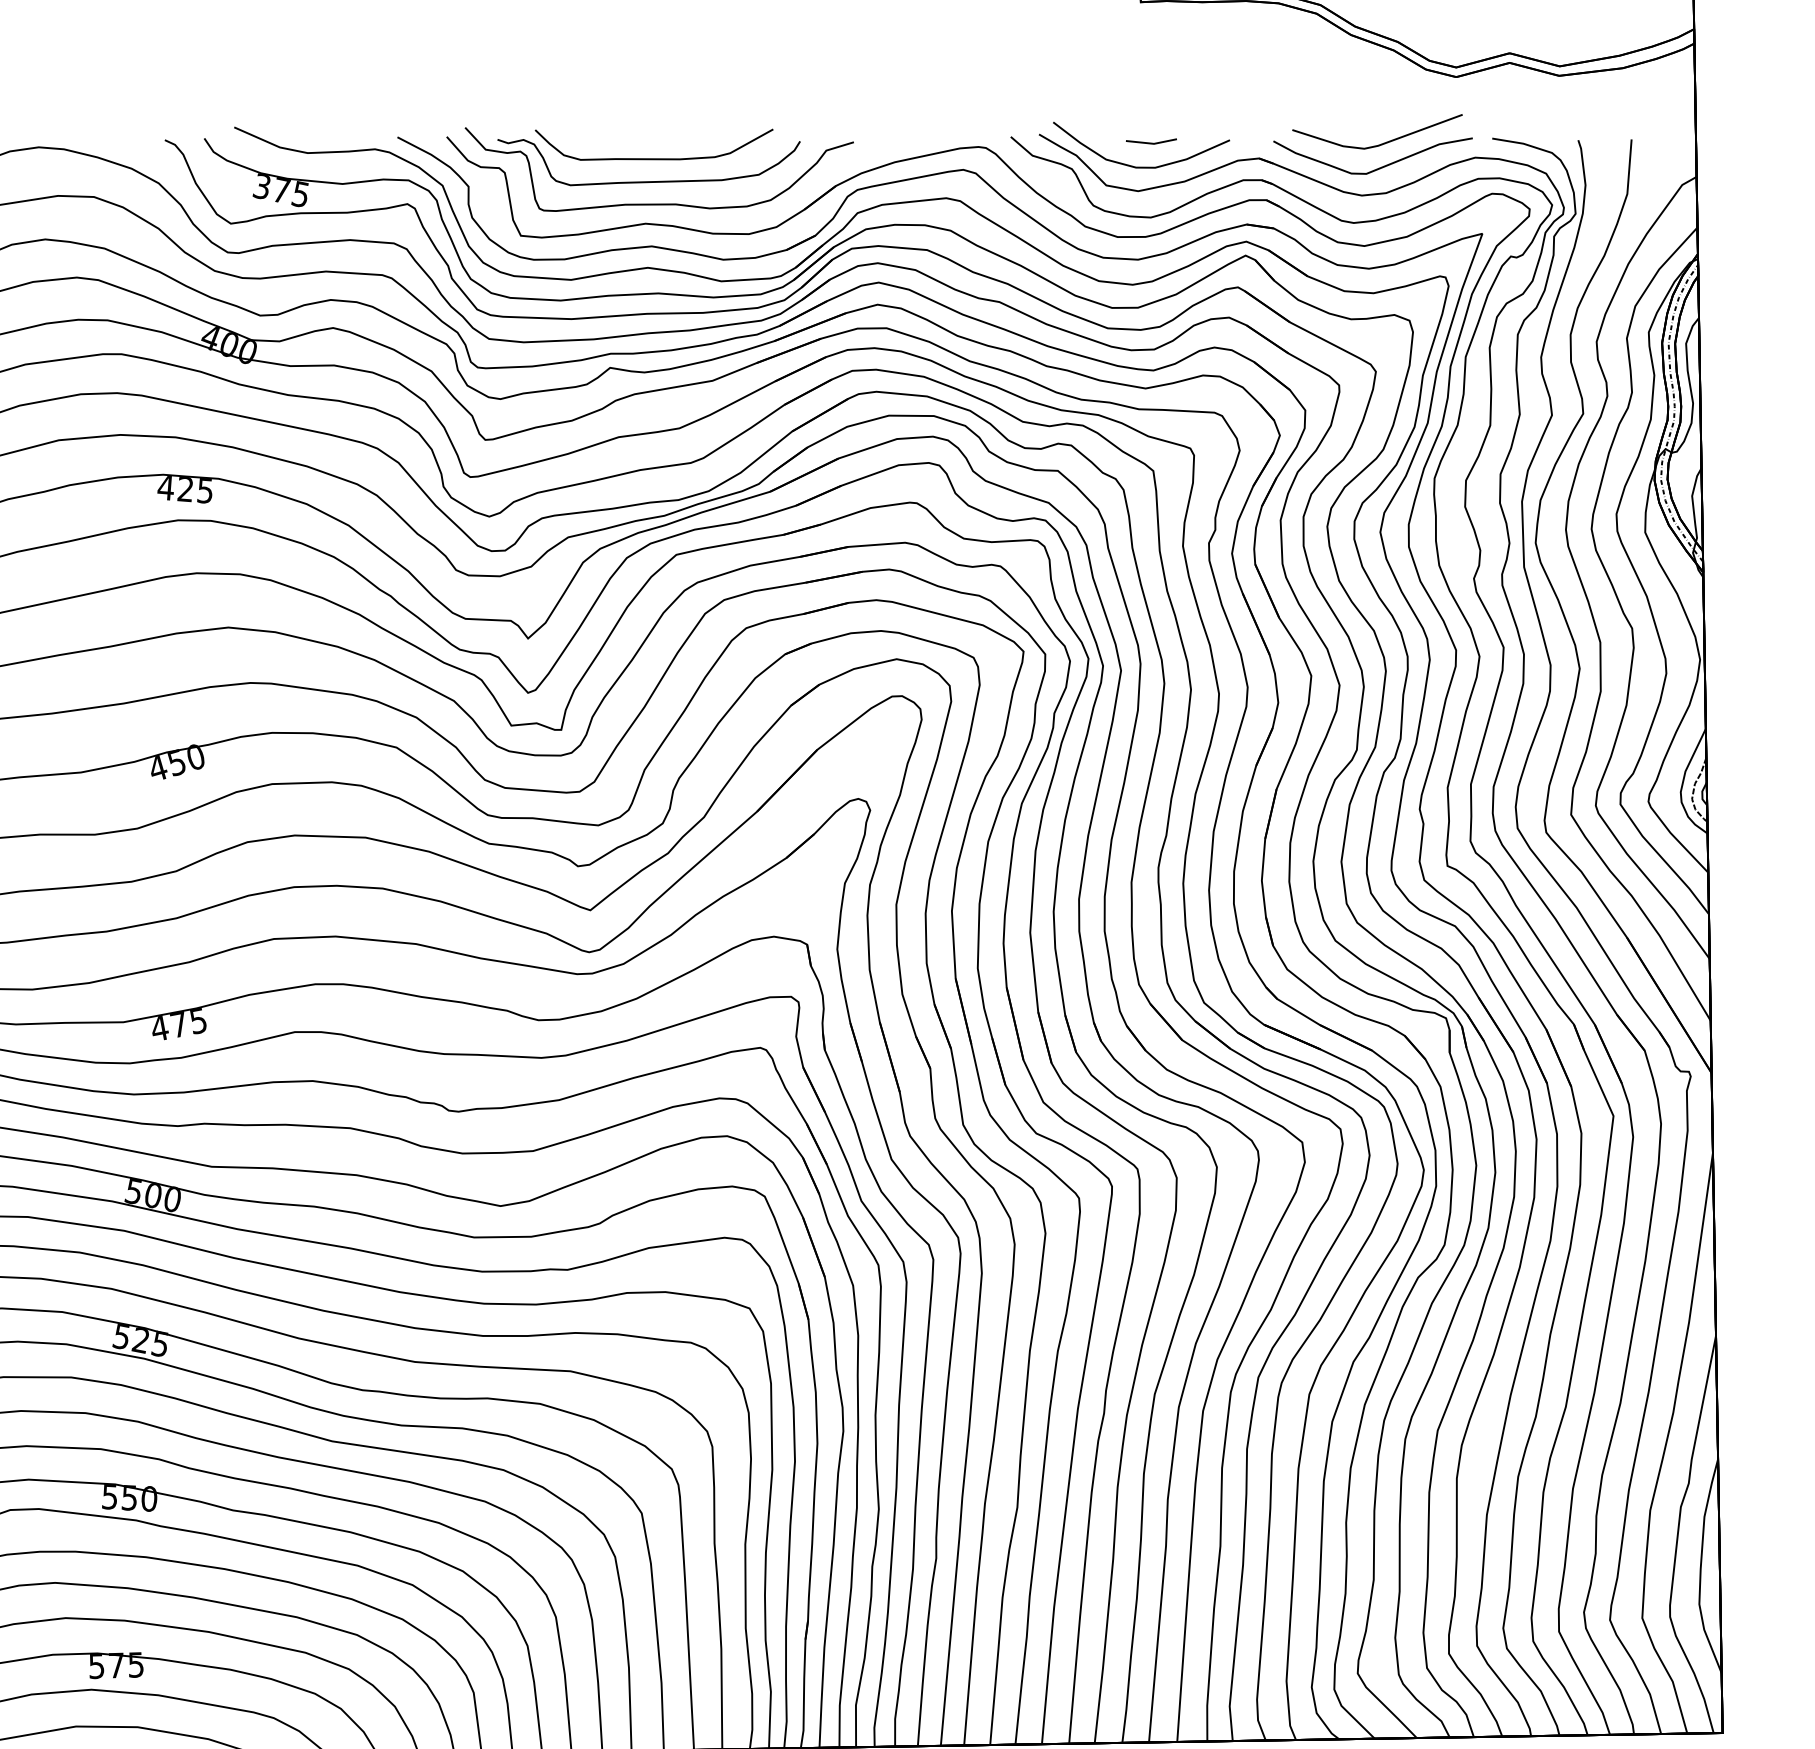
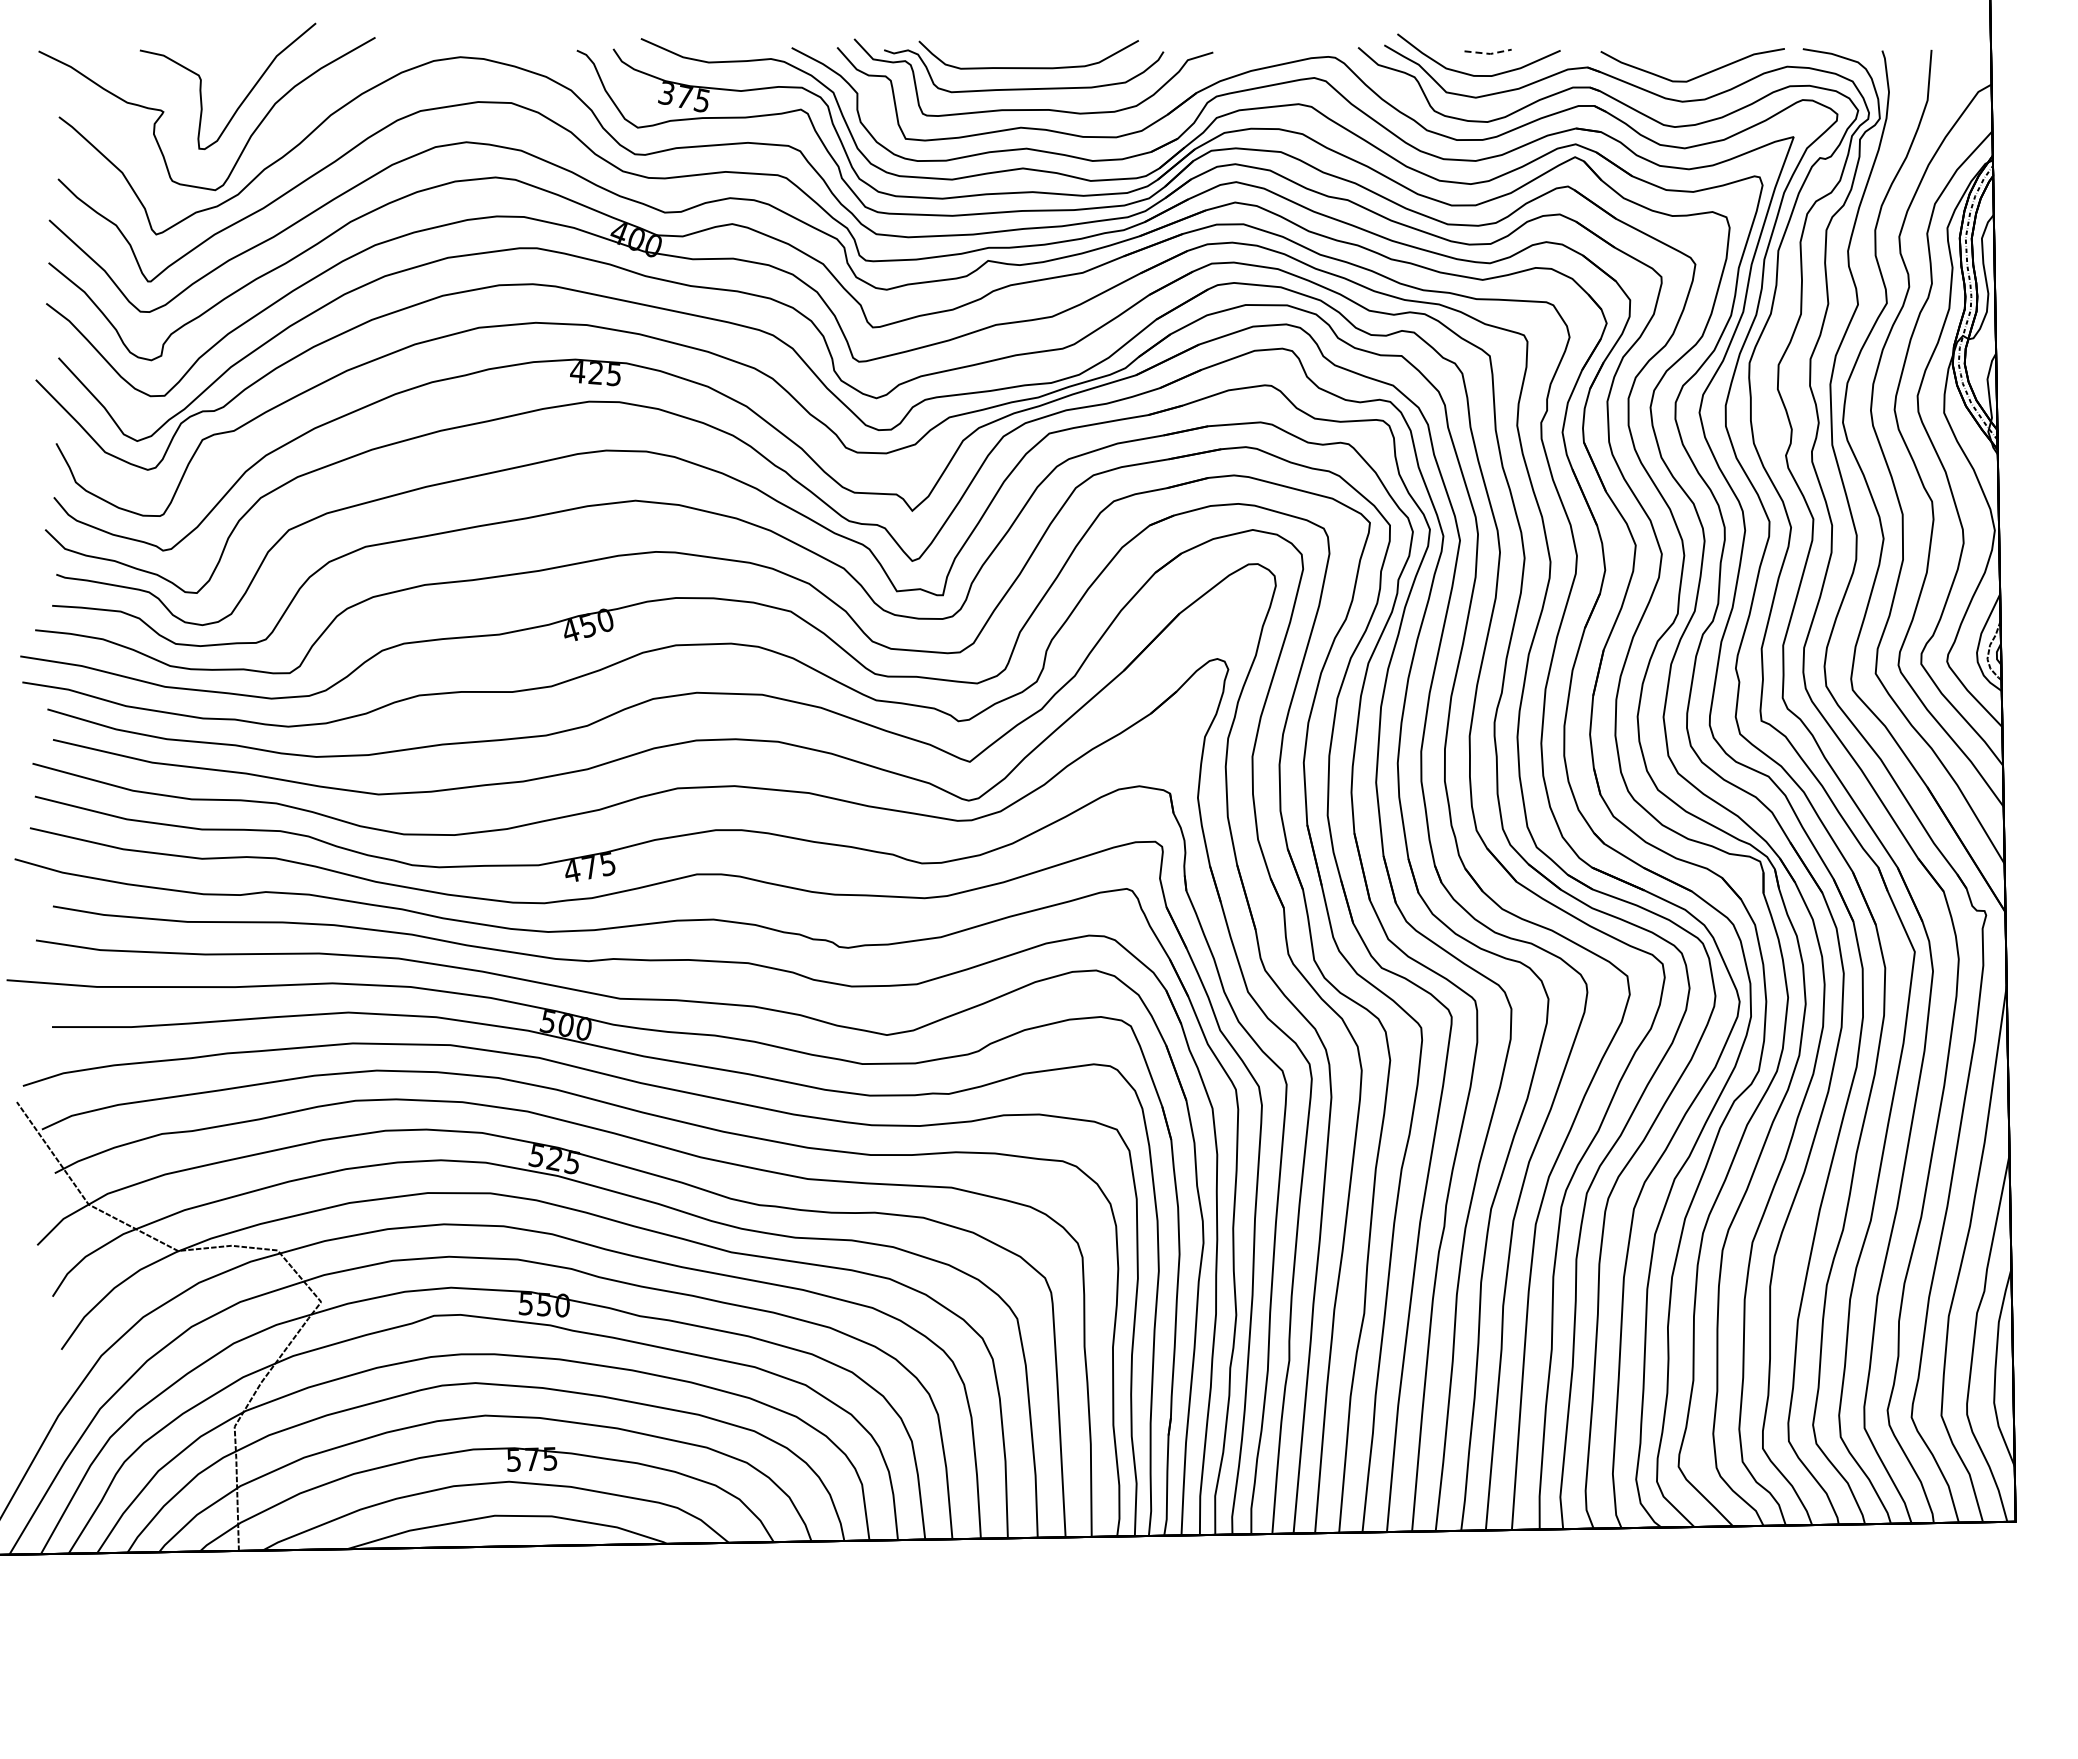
line: (1151, 143) -> (1488, 53), solid -> dashed
line: (1381, 143) -> (1700, 53), removed

